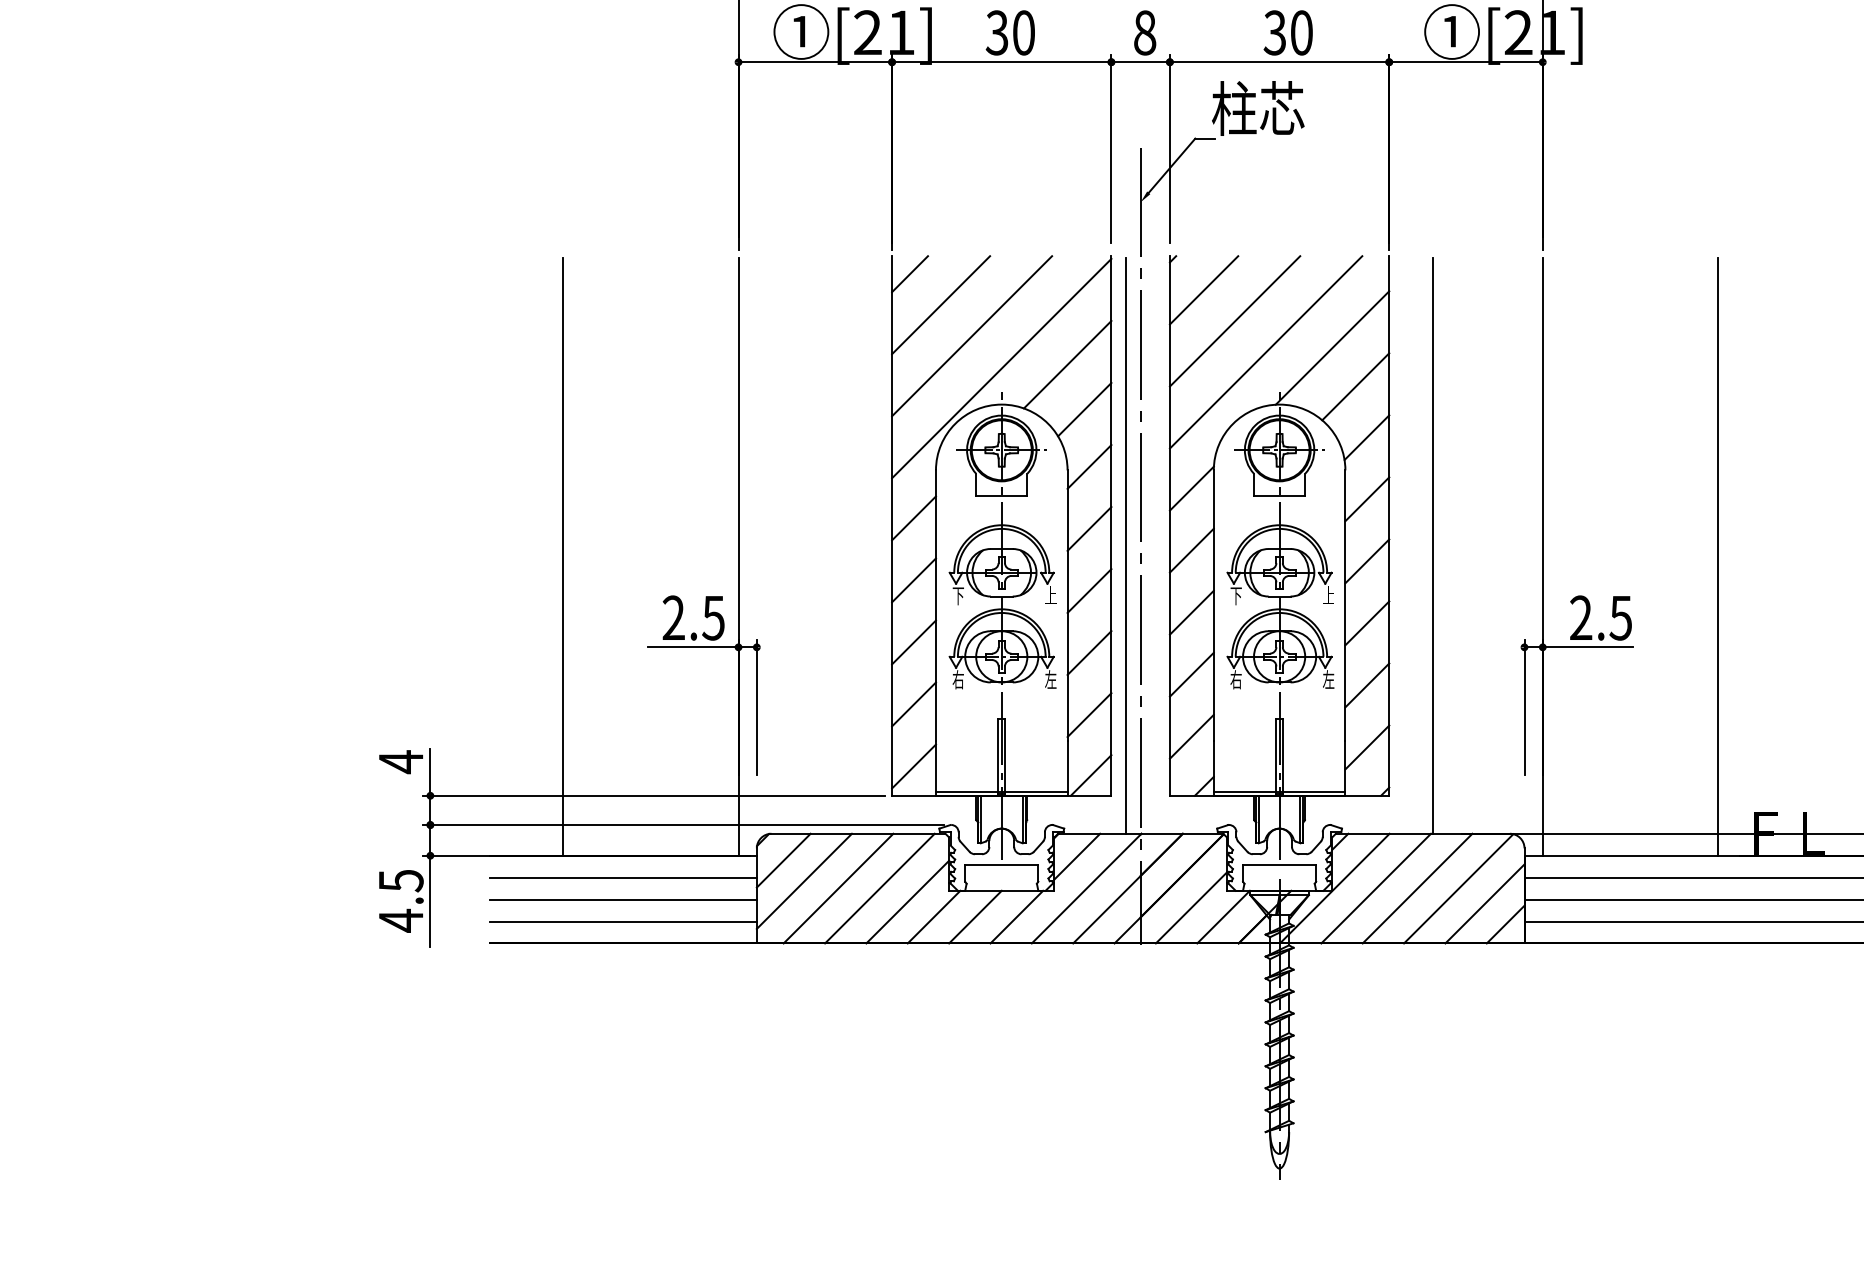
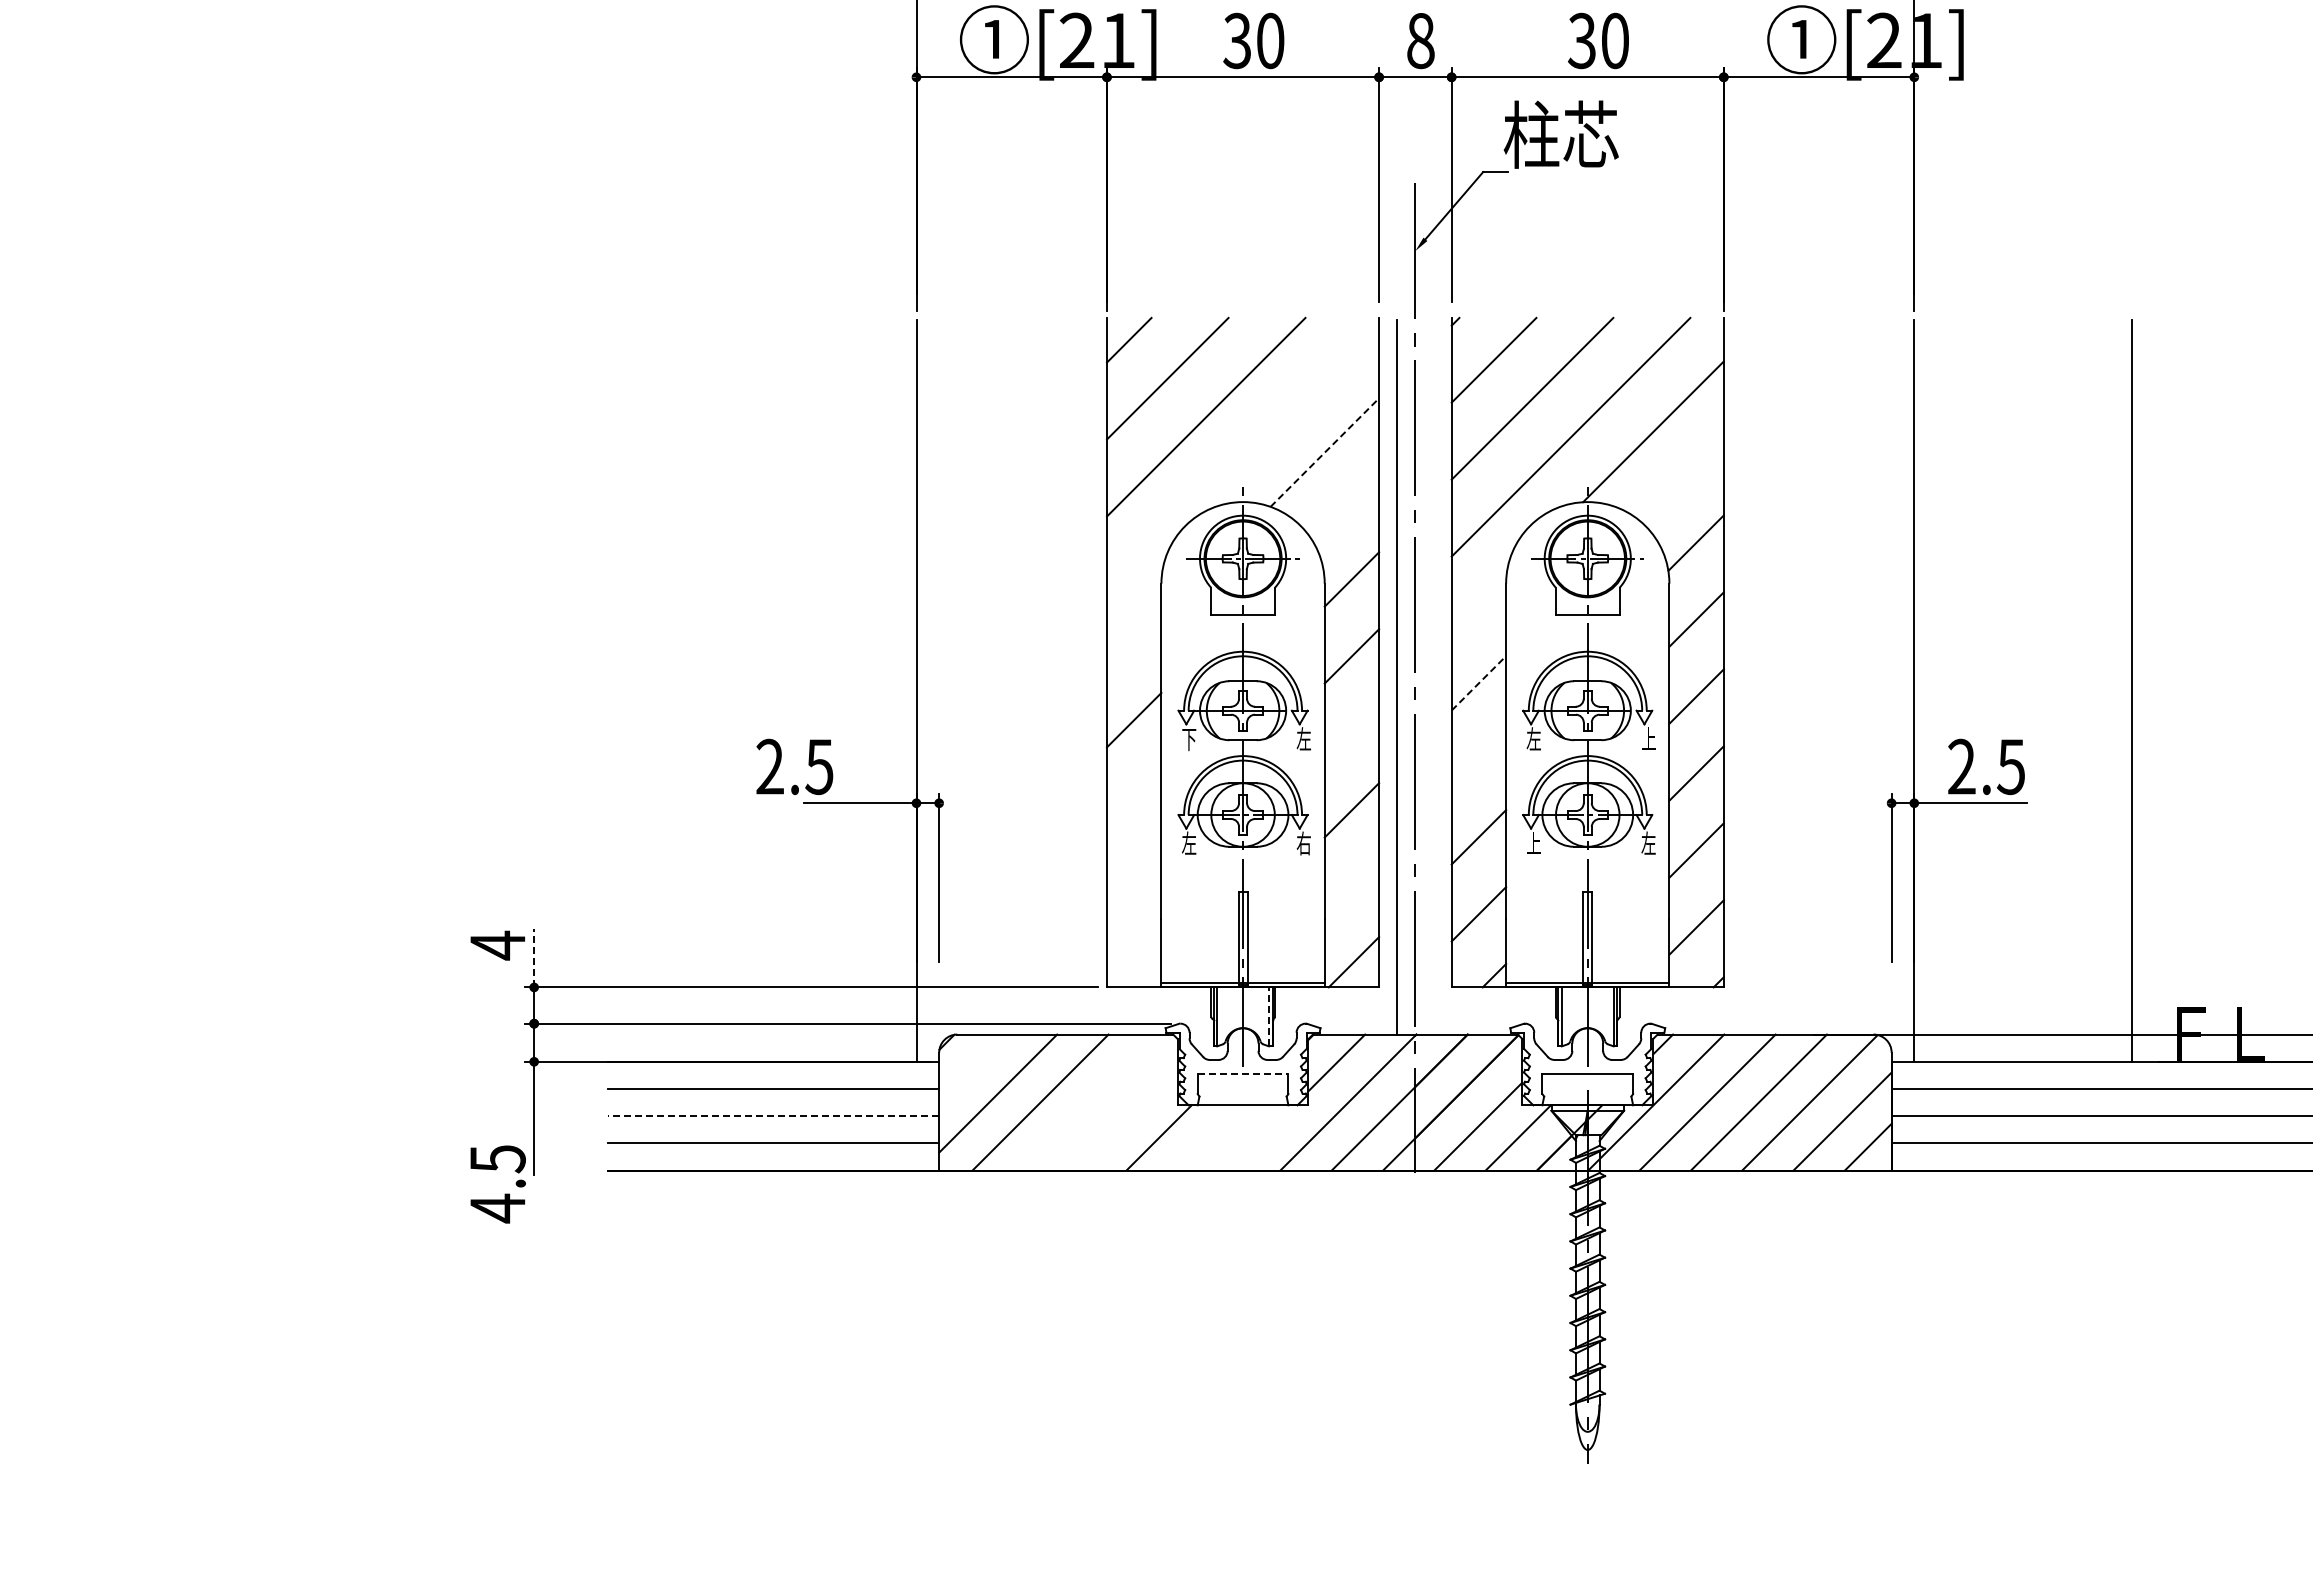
line: (1067, 364) -> (1324, 452), solid -> dashed
line: (1002, 368) -> (1243, 457), removed
line: (1355, 386) -> (1681, 479), removed
line: (1084, 409) -> (1345, 508), removed
line: (1191, 488) -> (1478, 606), removed
line: (914, 518) -> (1134, 643), removed
line: (1433, 545) -> (1778, 676), removed
line: (1192, 550) -> (1479, 682), solid -> dashed
line: (562, 556) -> (698, 690), removed
line: (1089, 591) -> (1351, 733), removed
text: (1050, 595) -> (1303, 738), 上 -> 左
text: (1235, 595) -> (1533, 739), 下 -> 左
line: (1191, 612) -> (1478, 760), removed
text: (693, 617) -> (794, 766), moved
line: (914, 641) -> (1134, 796), removed
text: (958, 679) -> (1189, 843), 右 -> 左
text: (1050, 679) -> (1303, 843), 左 -> 右
text: (1235, 679) -> (1533, 843), 右 -> 上
line: (914, 703) -> (1134, 873), removed
line: (1089, 715) -> (1351, 887), removed
line: (914, 766) -> (1134, 950), removed
line: (430, 771) -> (534, 957), solid -> dashed
line: (1022, 819) -> (1268, 1016), solid -> dashed
line: (783, 860) -> (972, 1067), removed
line: (1002, 865) -> (1243, 1073), solid -> dashed
line: (879, 888) -> (1091, 1102), removed
line: (623, 899) -> (773, 1116), solid -> dashed
text: (400, 901) -> (497, 1184), moved
line: (907, 902) -> (1126, 1119), removed
line: (975, 916) -> (1210, 1137), removed
line: (1016, 916) -> (1261, 1137), removed

